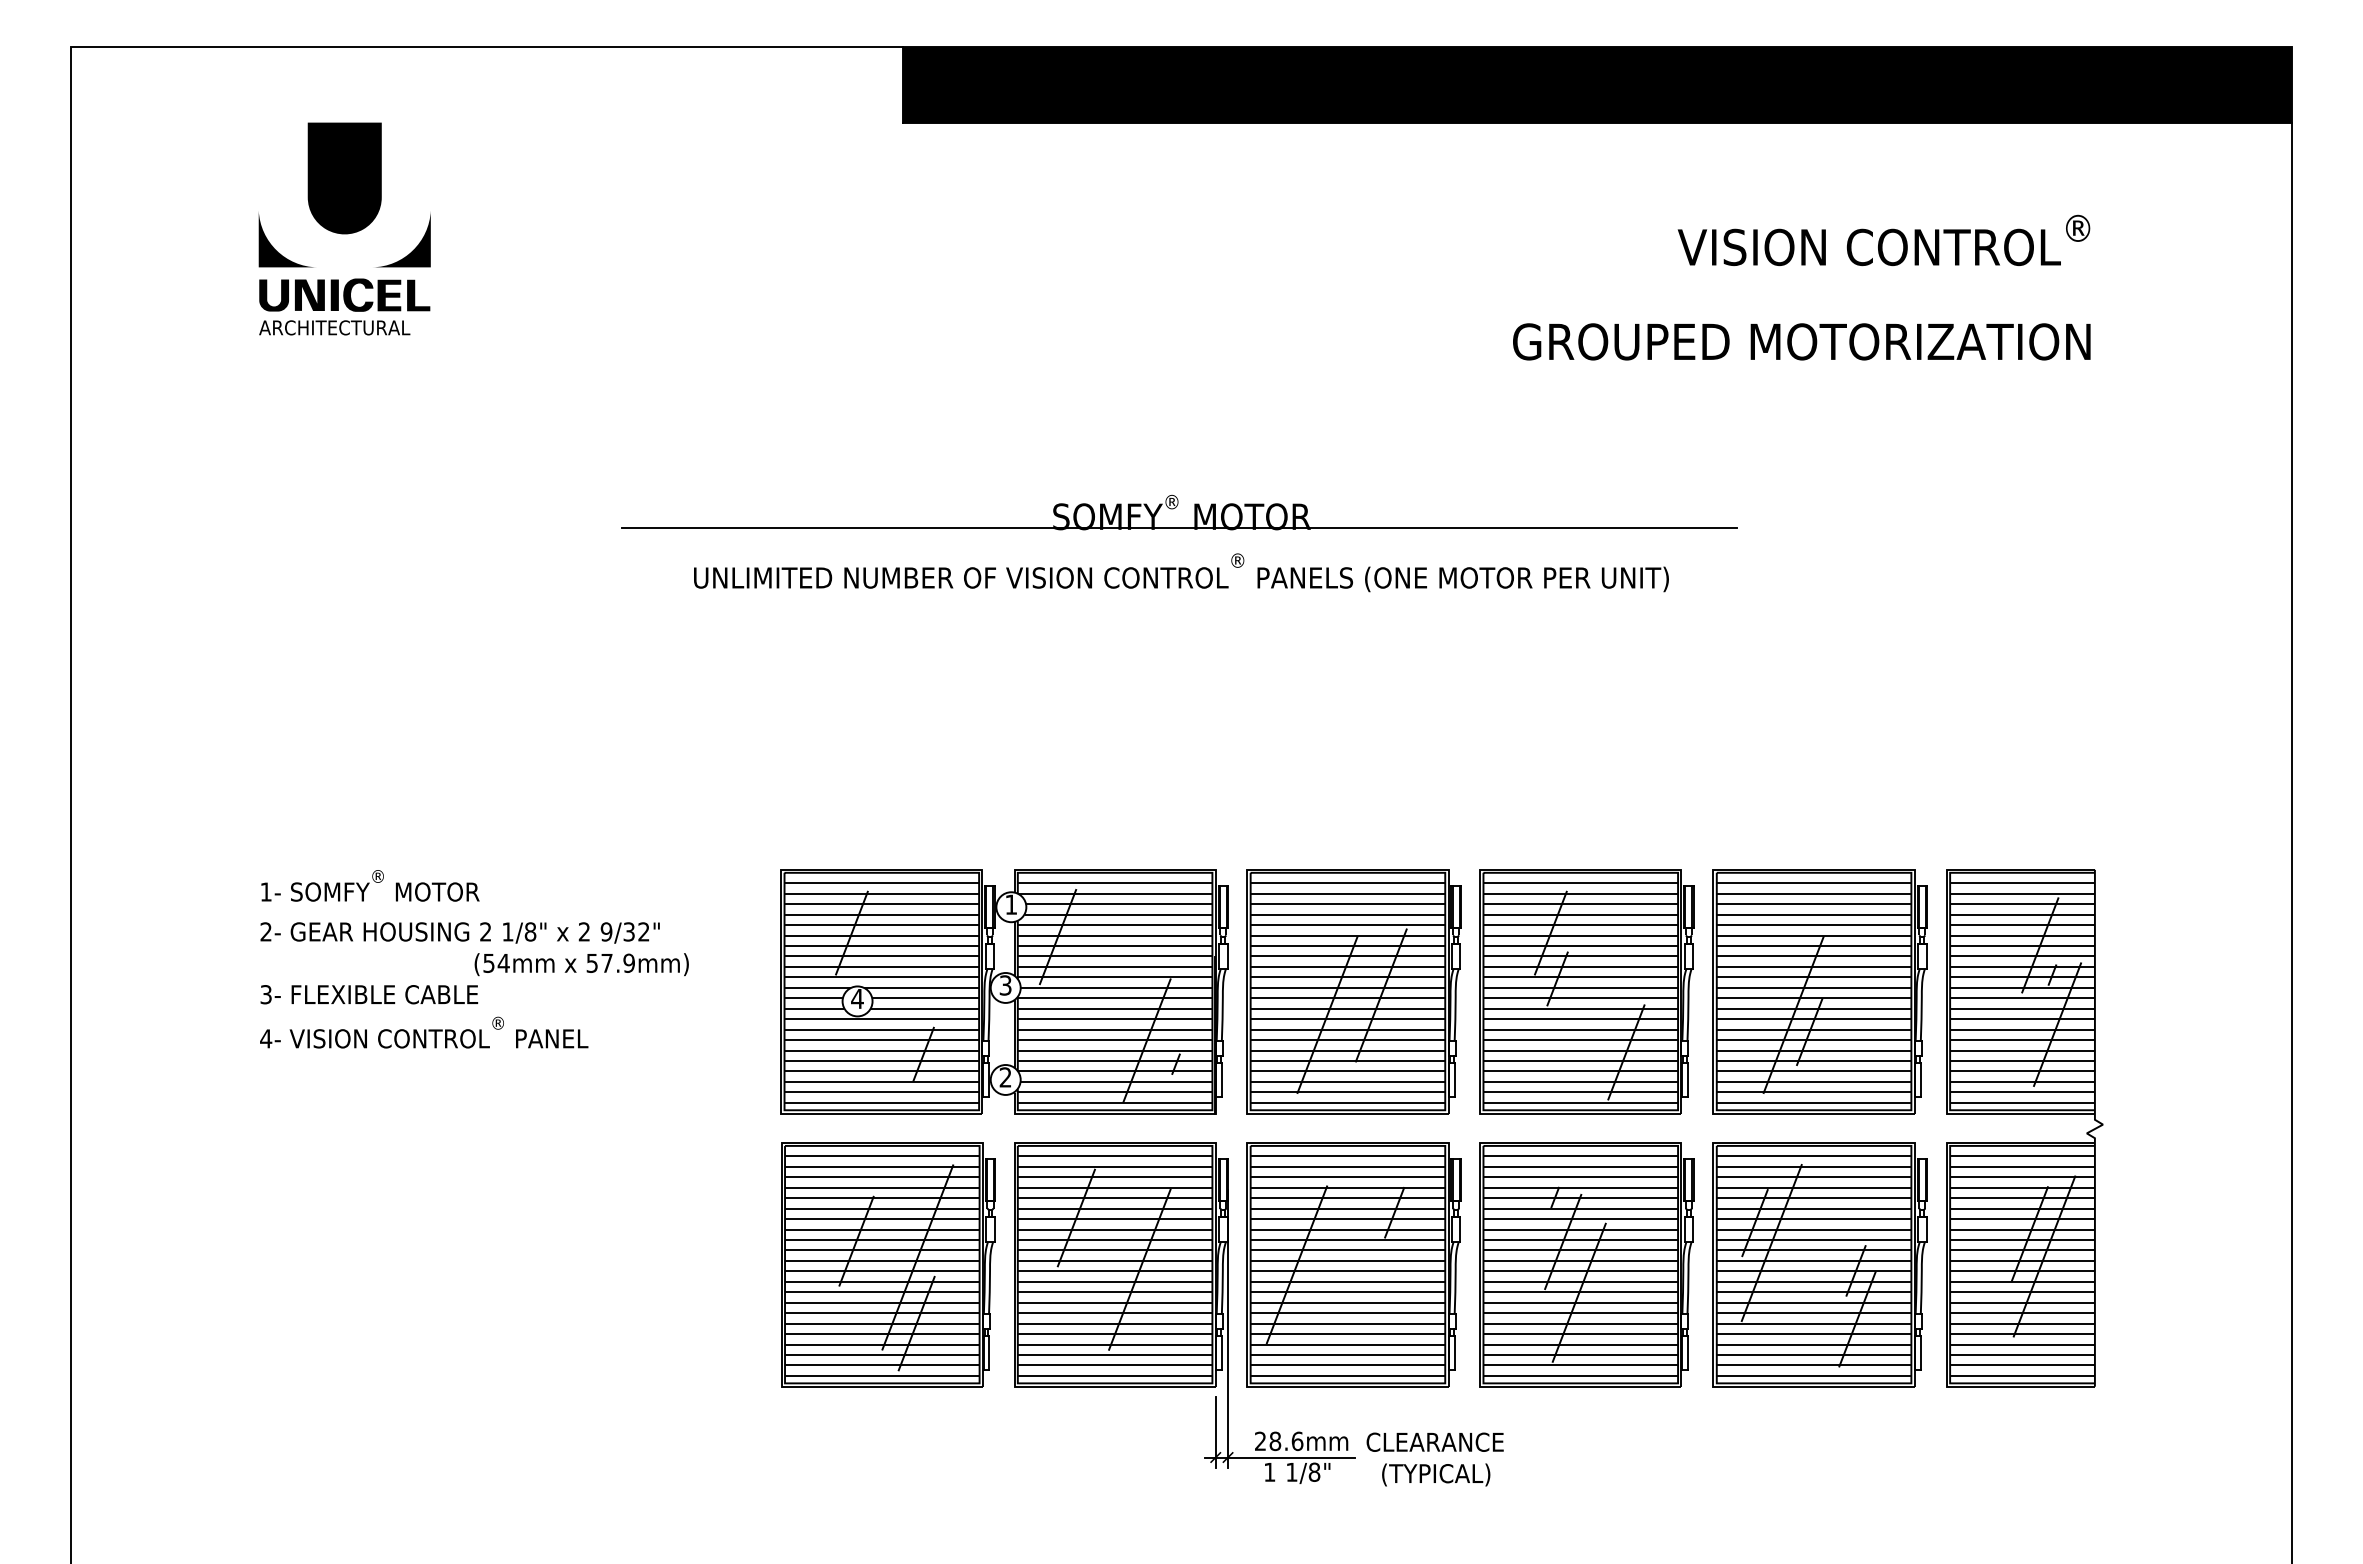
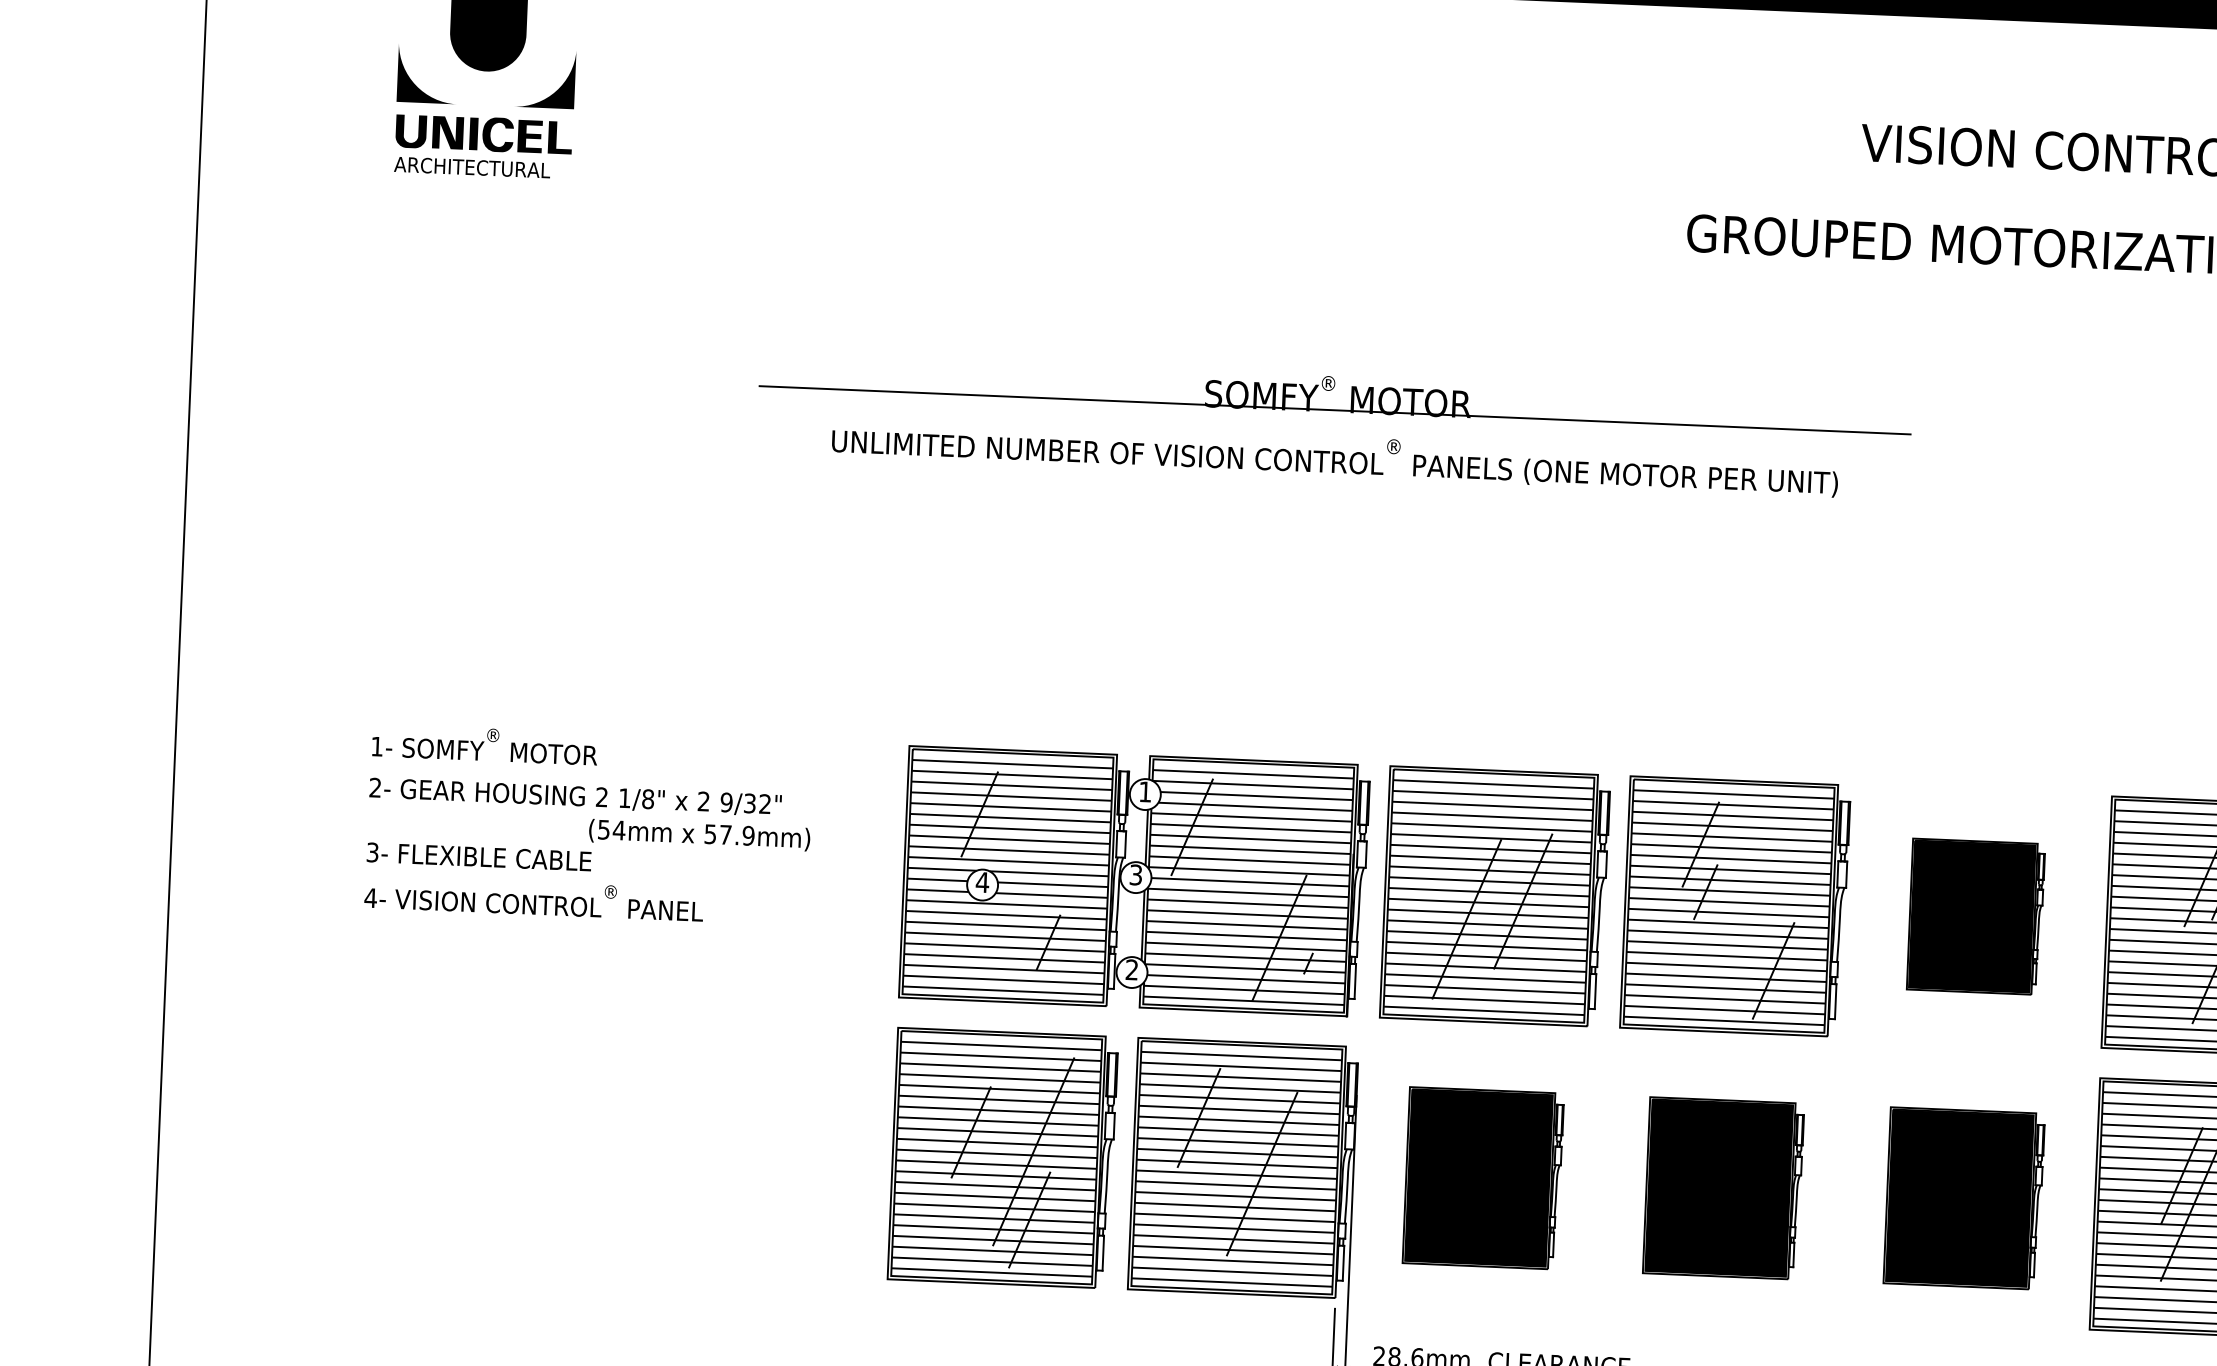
part: (1819, 991) -> (1975, 916), size x0.6
part: (1353, 1264) -> (1482, 1177), size x0.7
part: (1586, 1264) -> (1723, 1188), size x0.7
part: (1819, 1264) -> (1963, 1198), size x0.7

